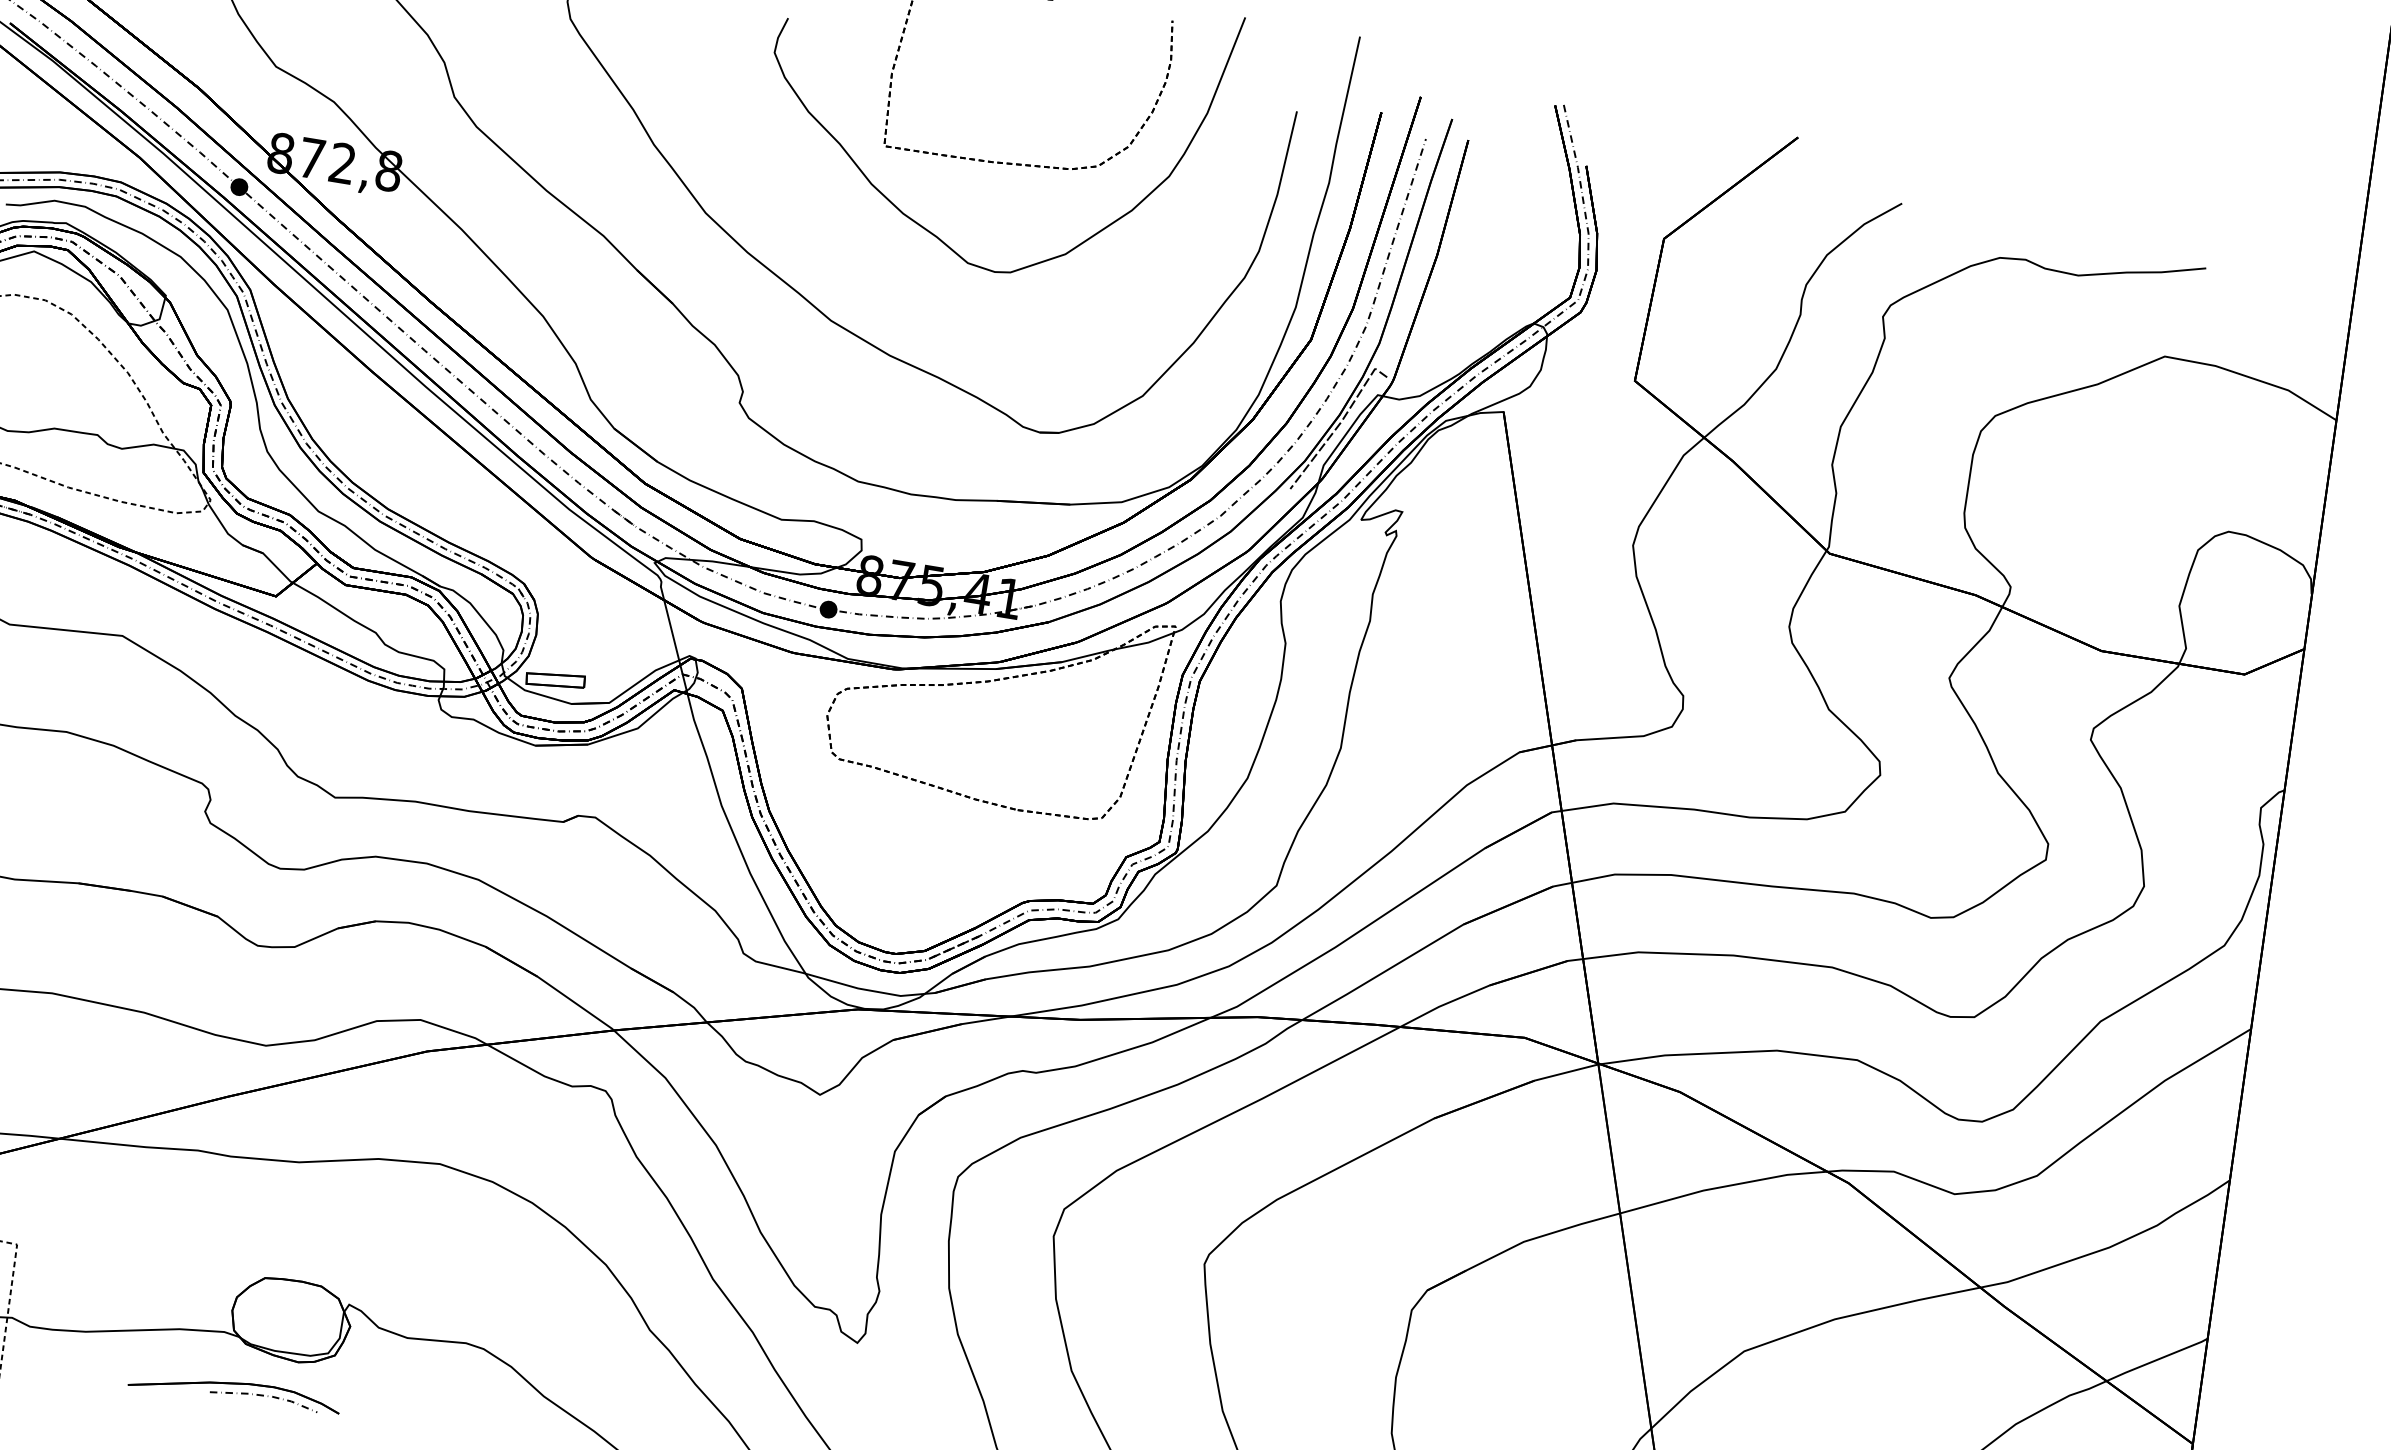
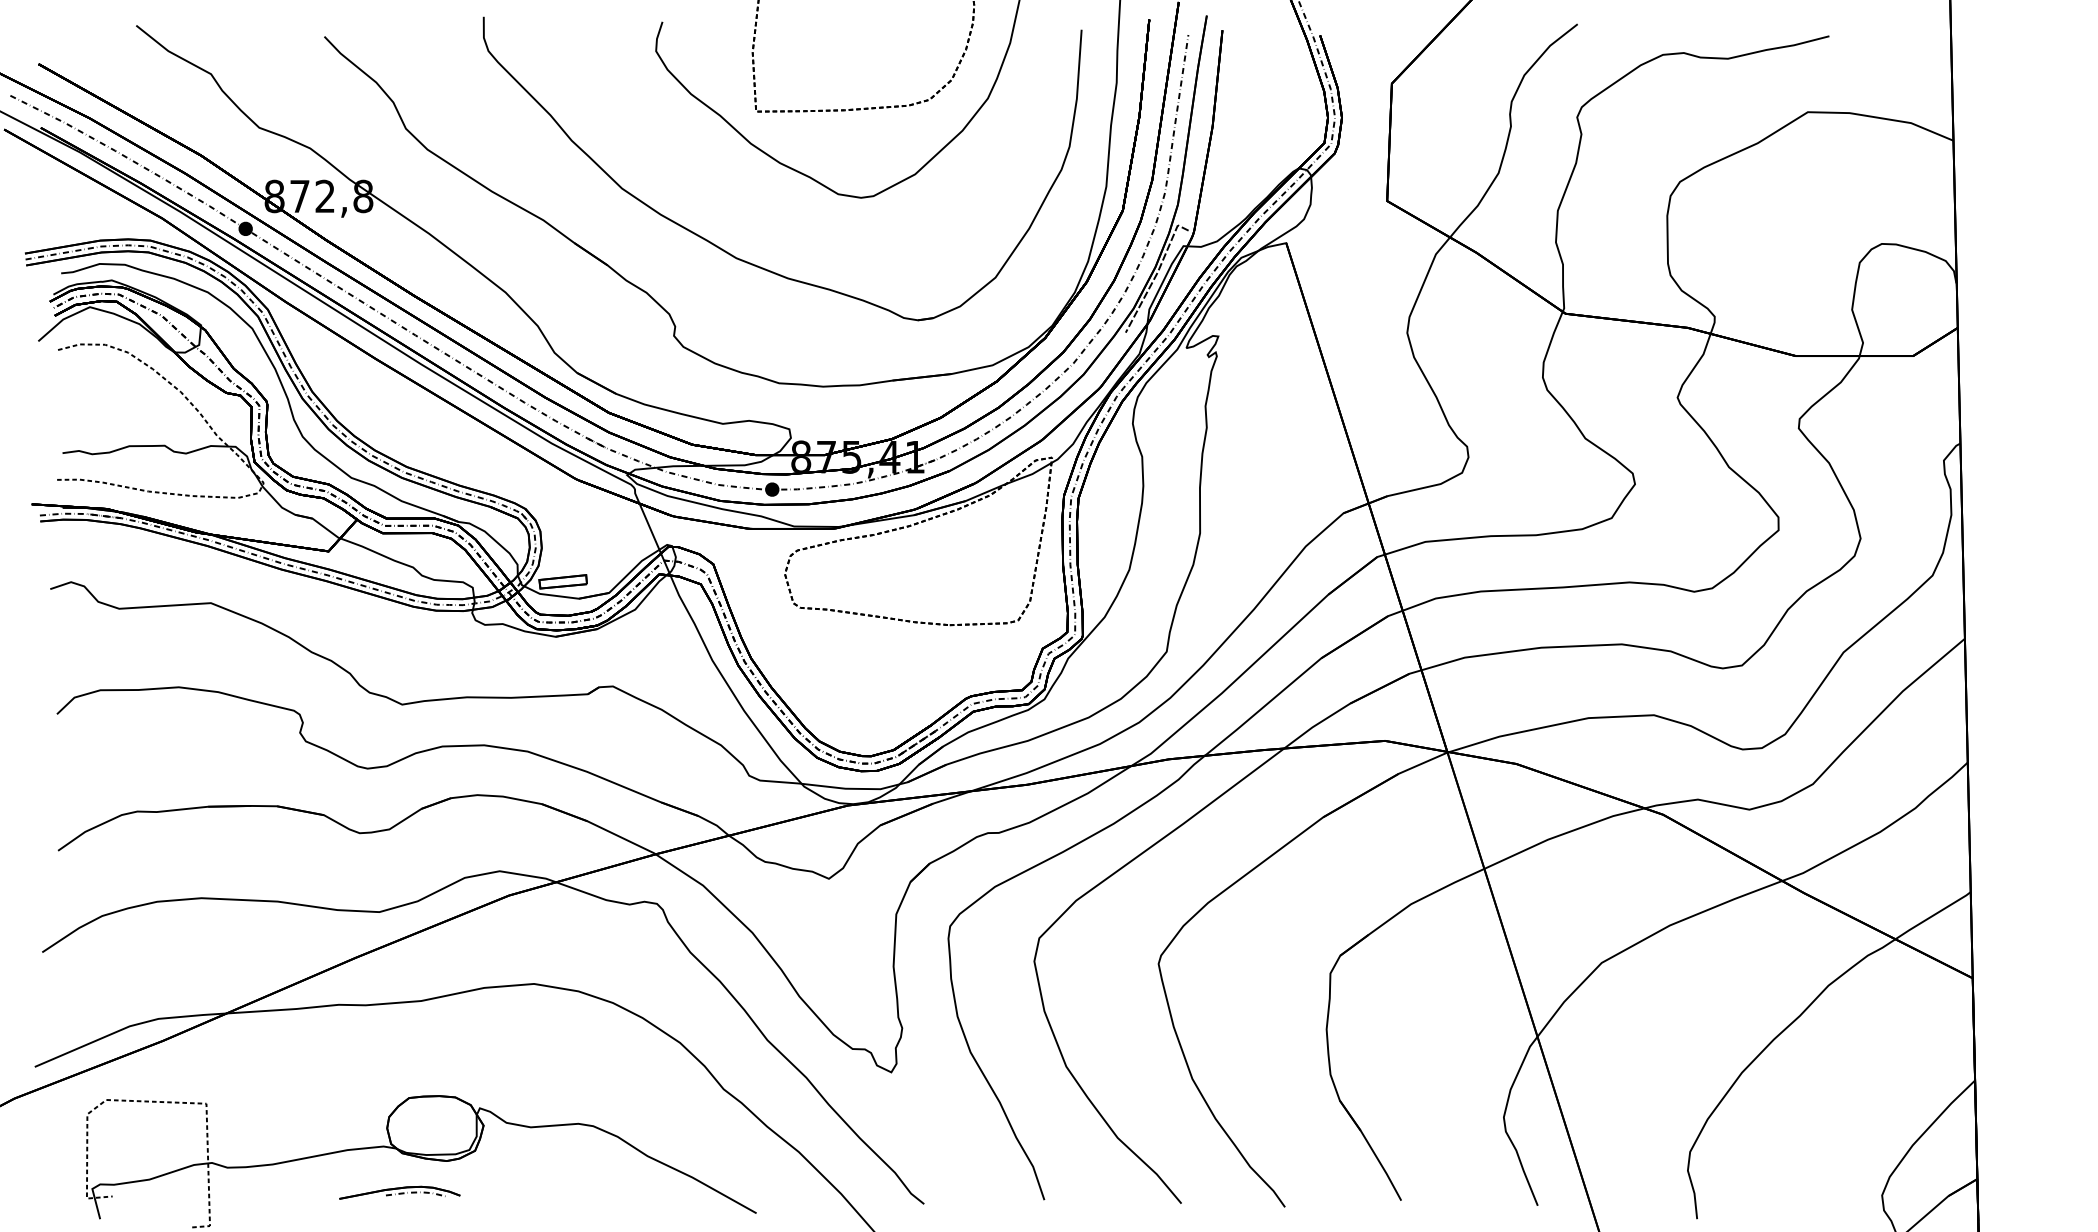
part: (234, 1391) -> (399, 1192), size x0.7

